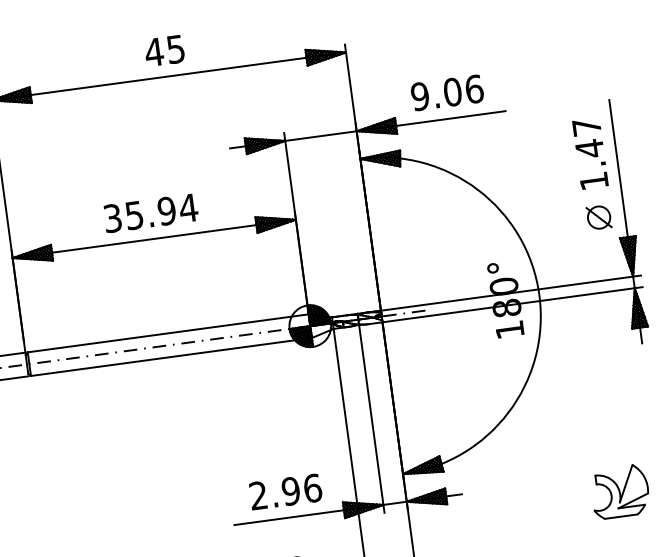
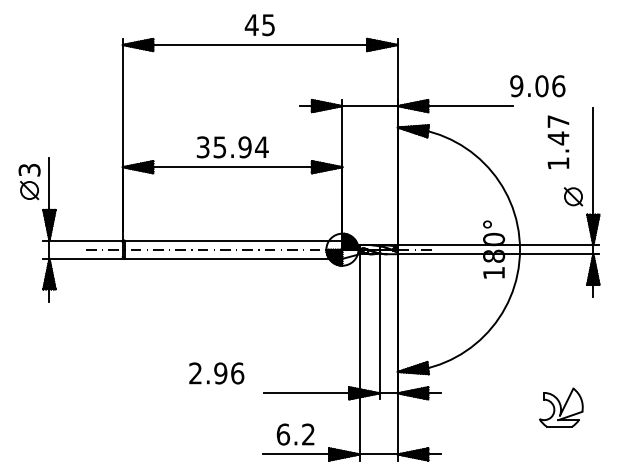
text: (447, 93) -> (537, 86), moved
text: (590, 152) -> (558, 141), moved
text: (285, 492) -> (216, 373), moved

